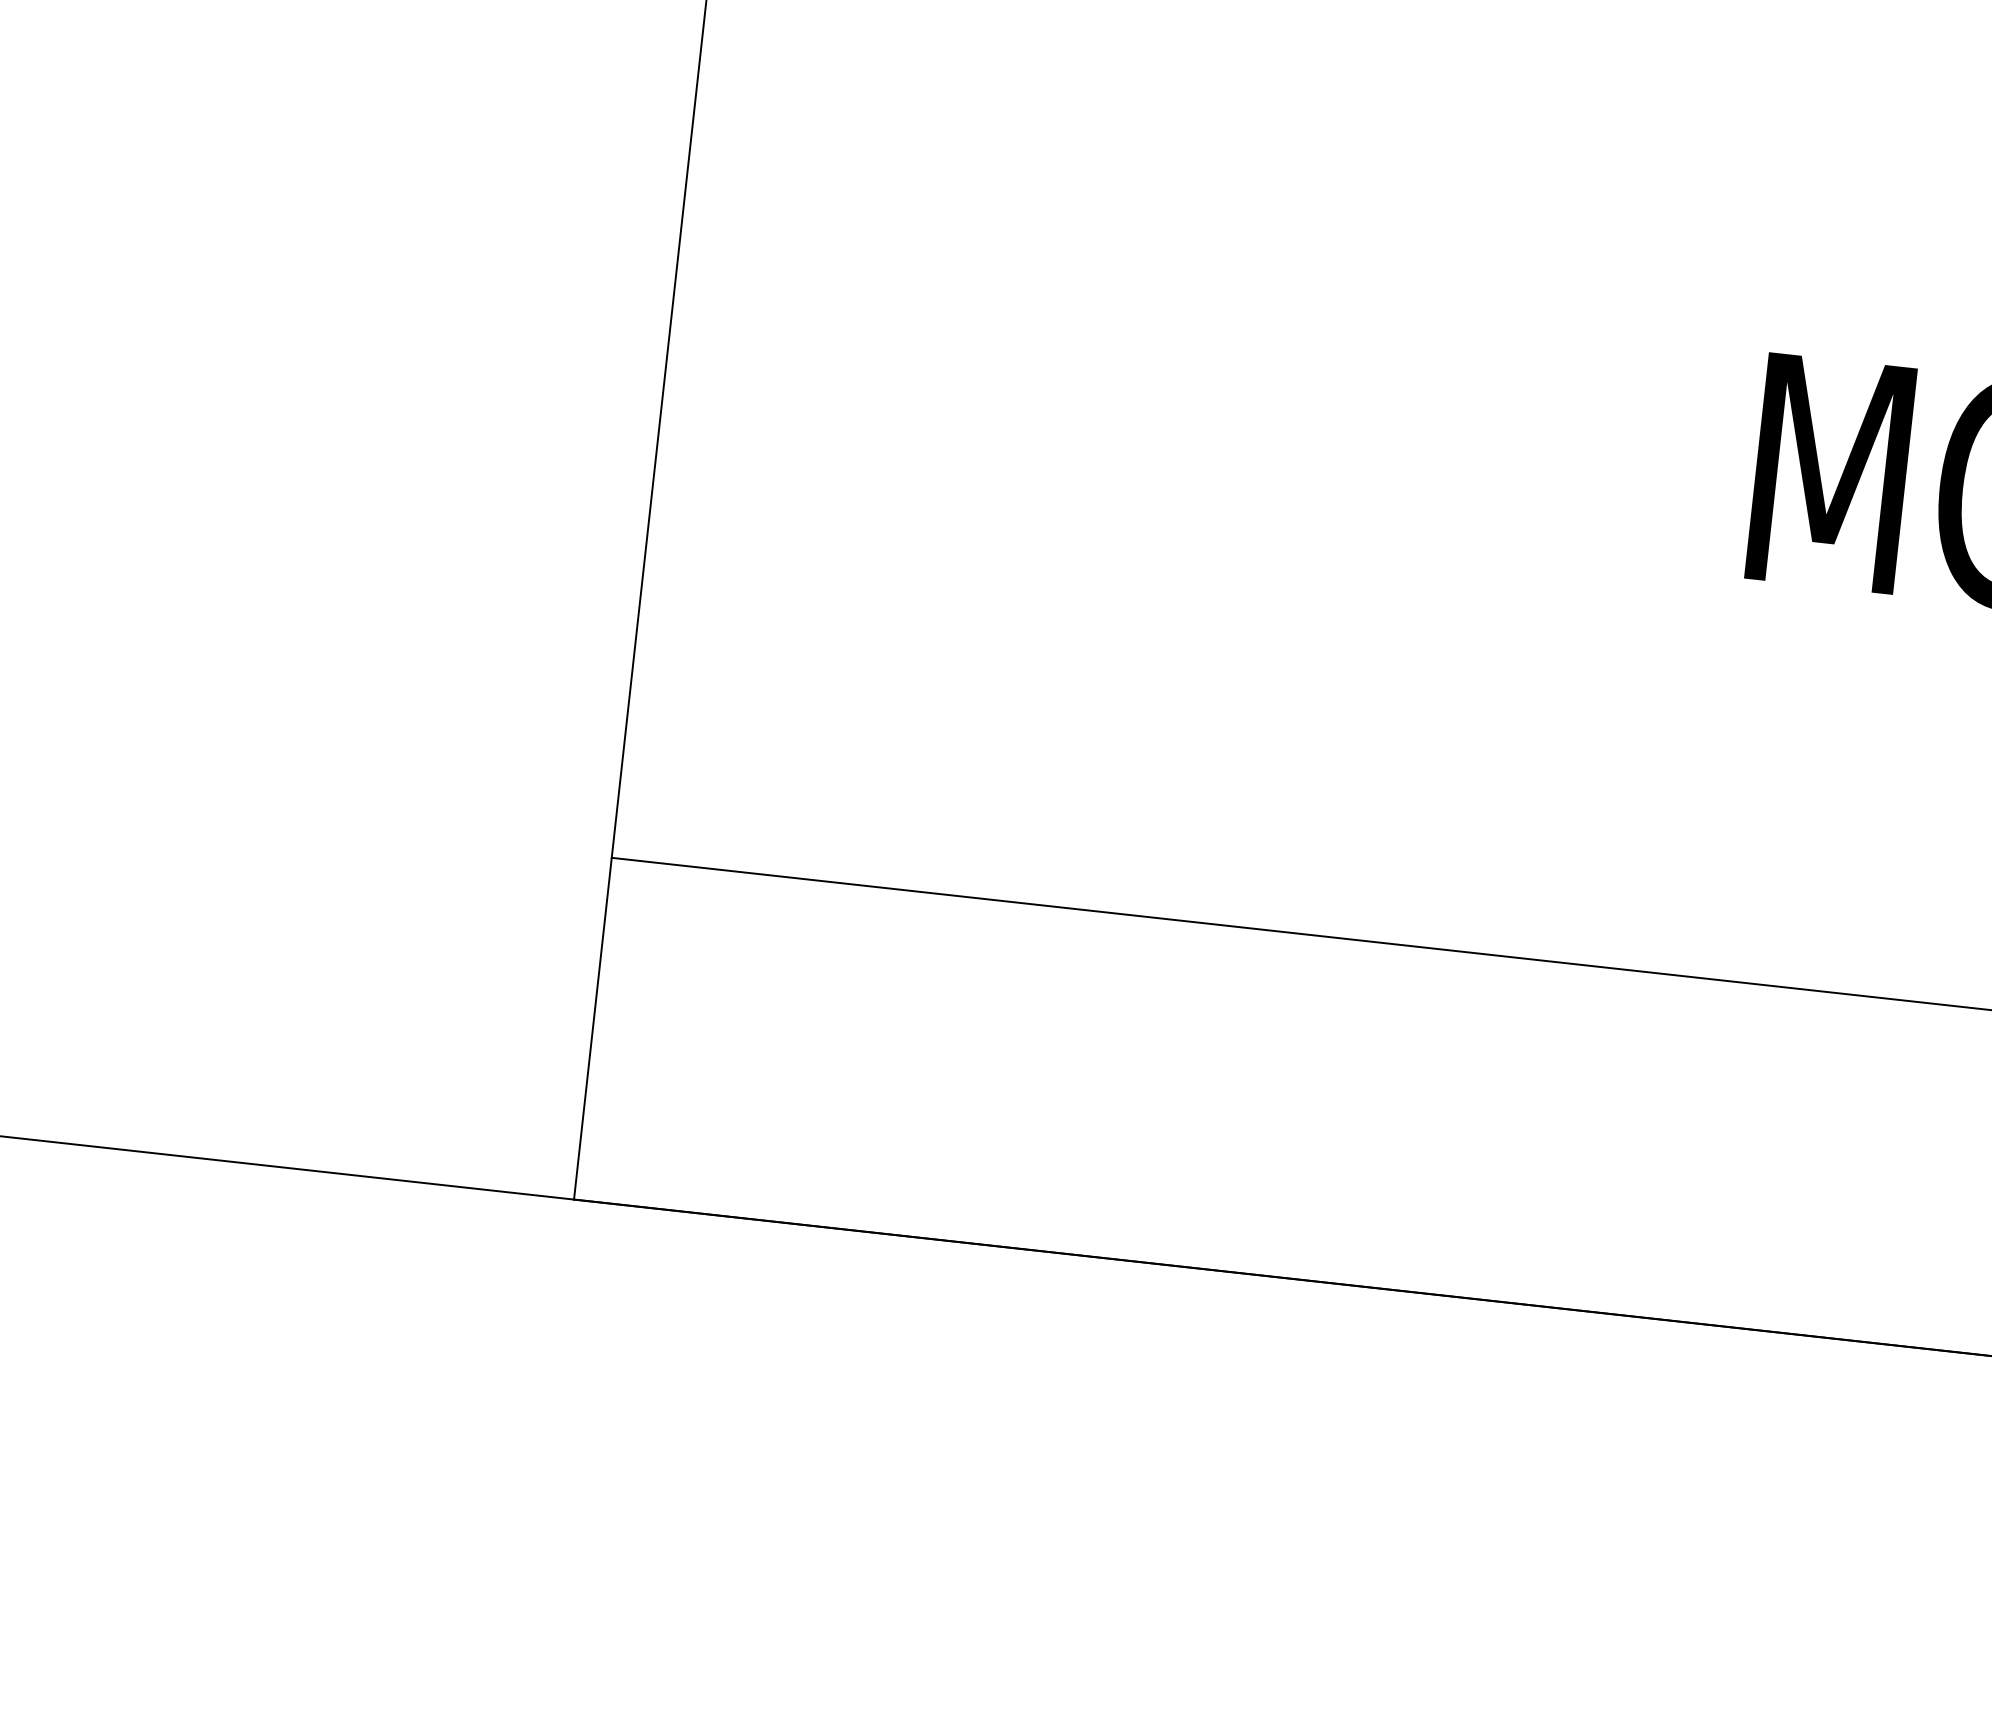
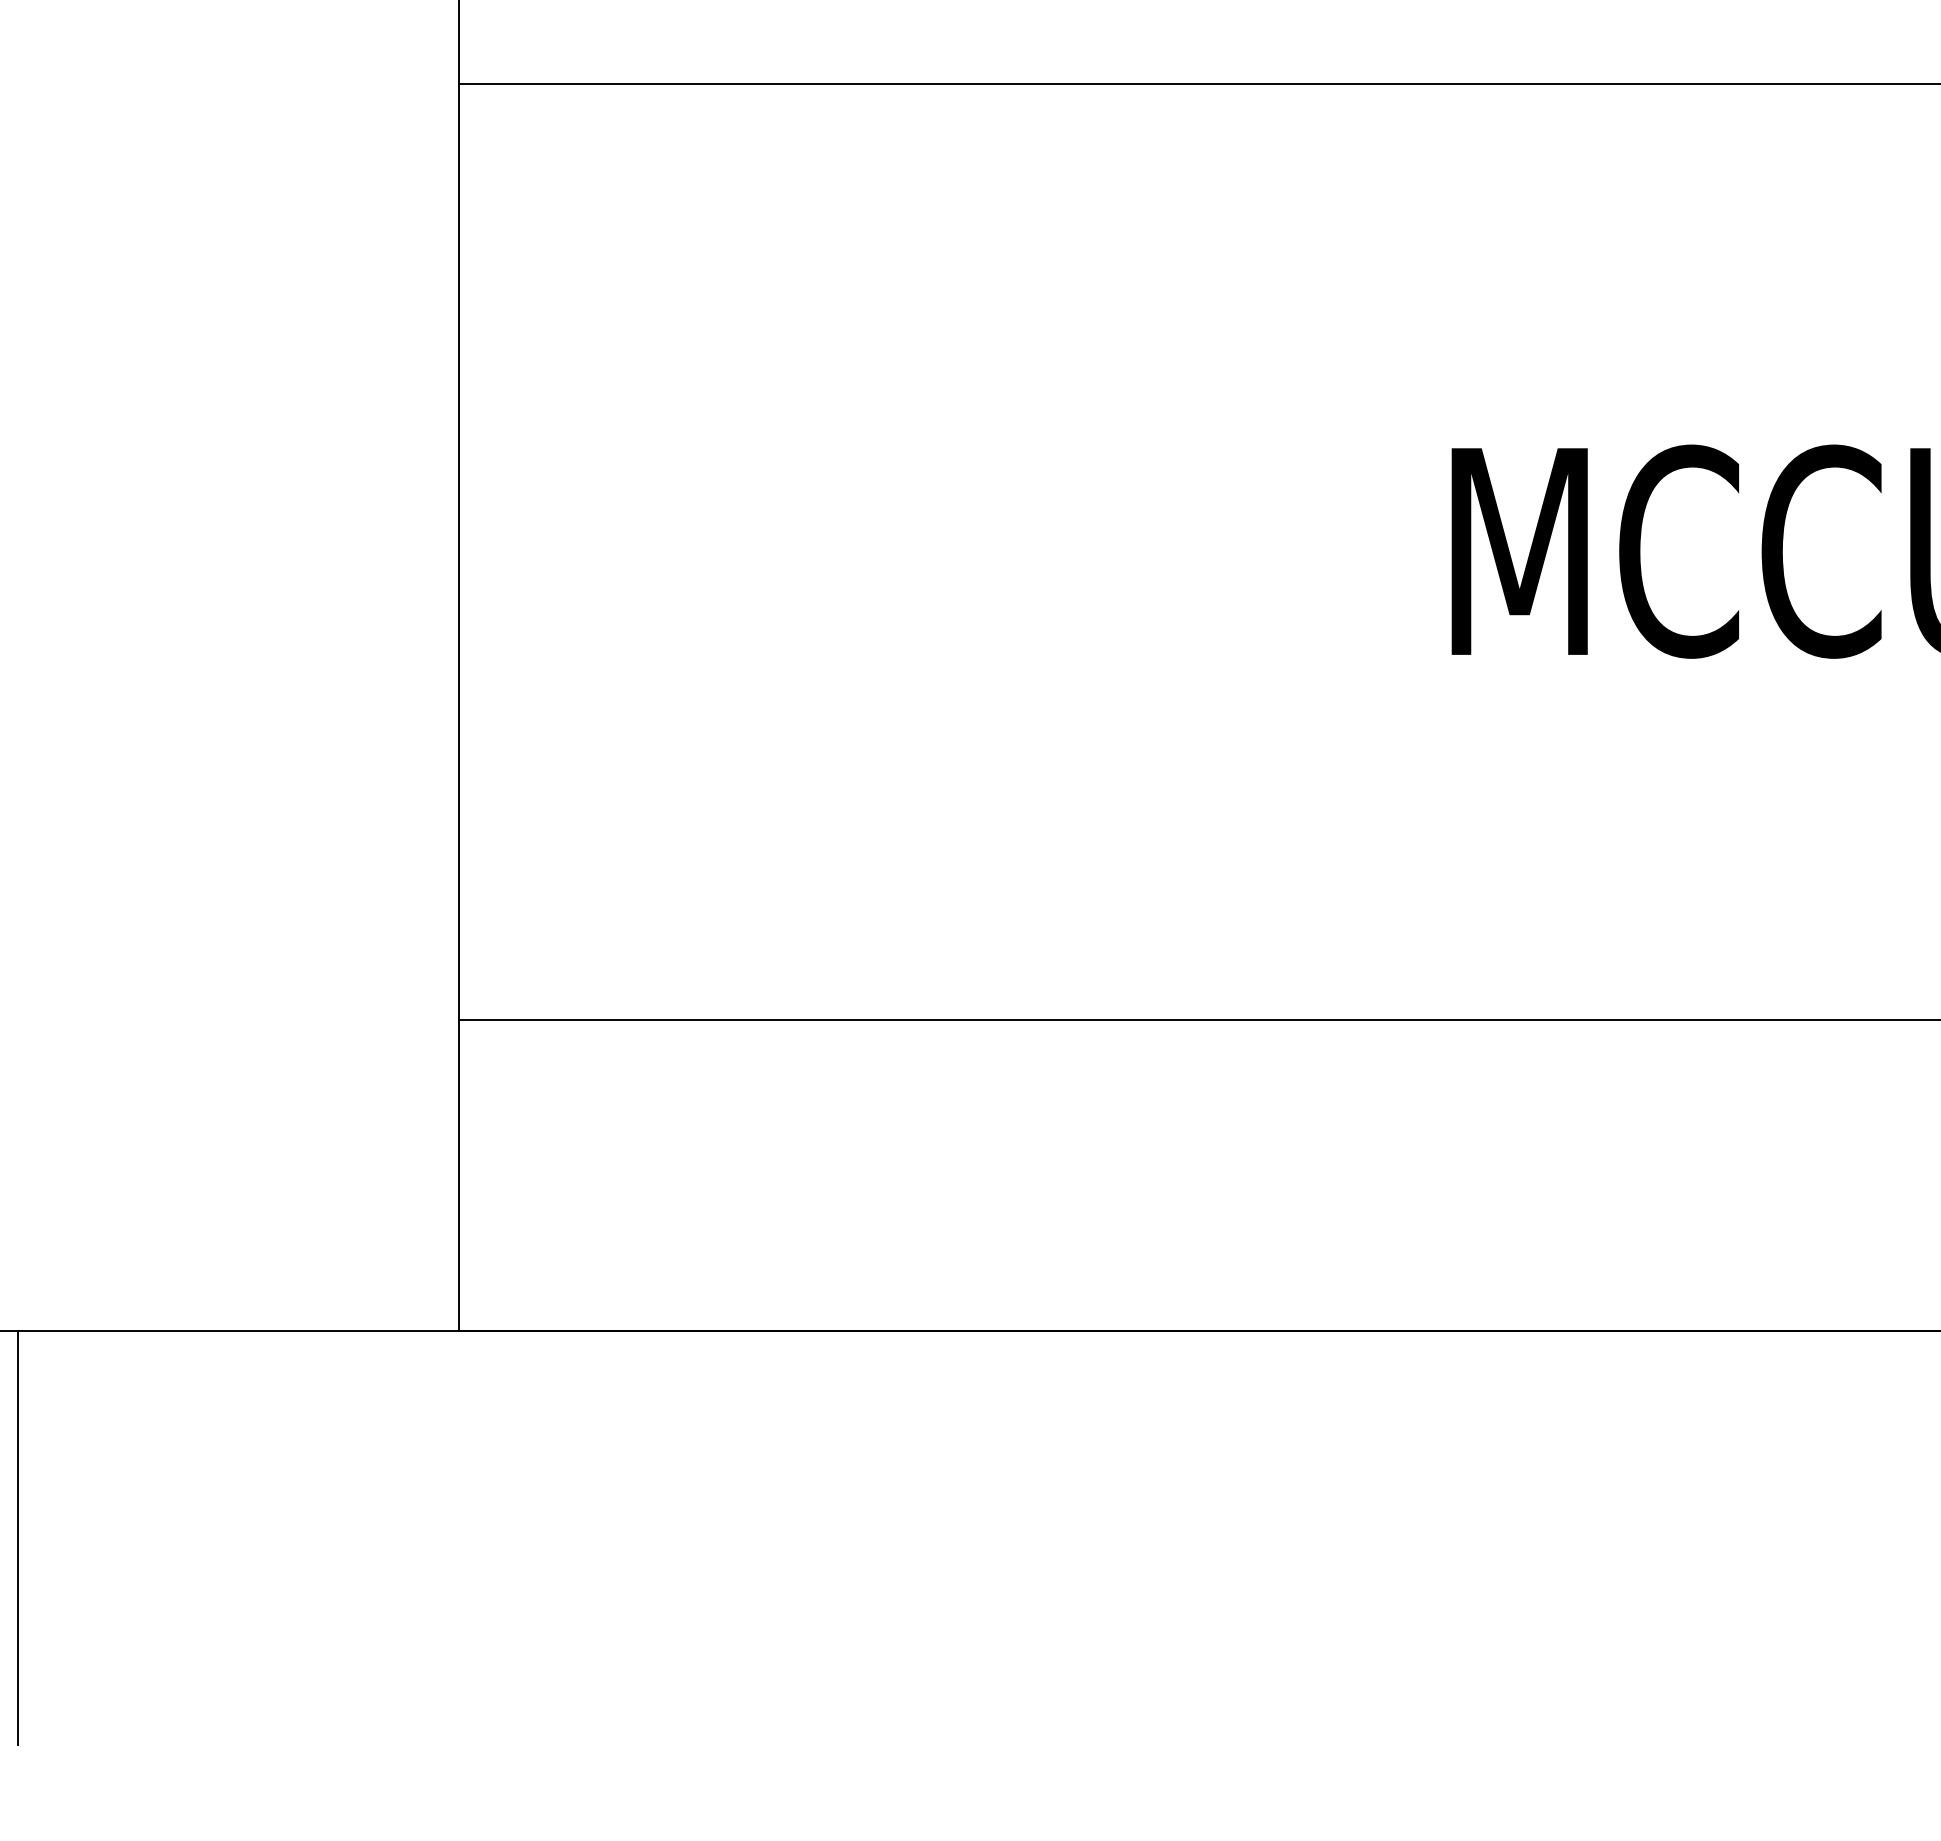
line: (65, 1371) -> (17, 1537), added

